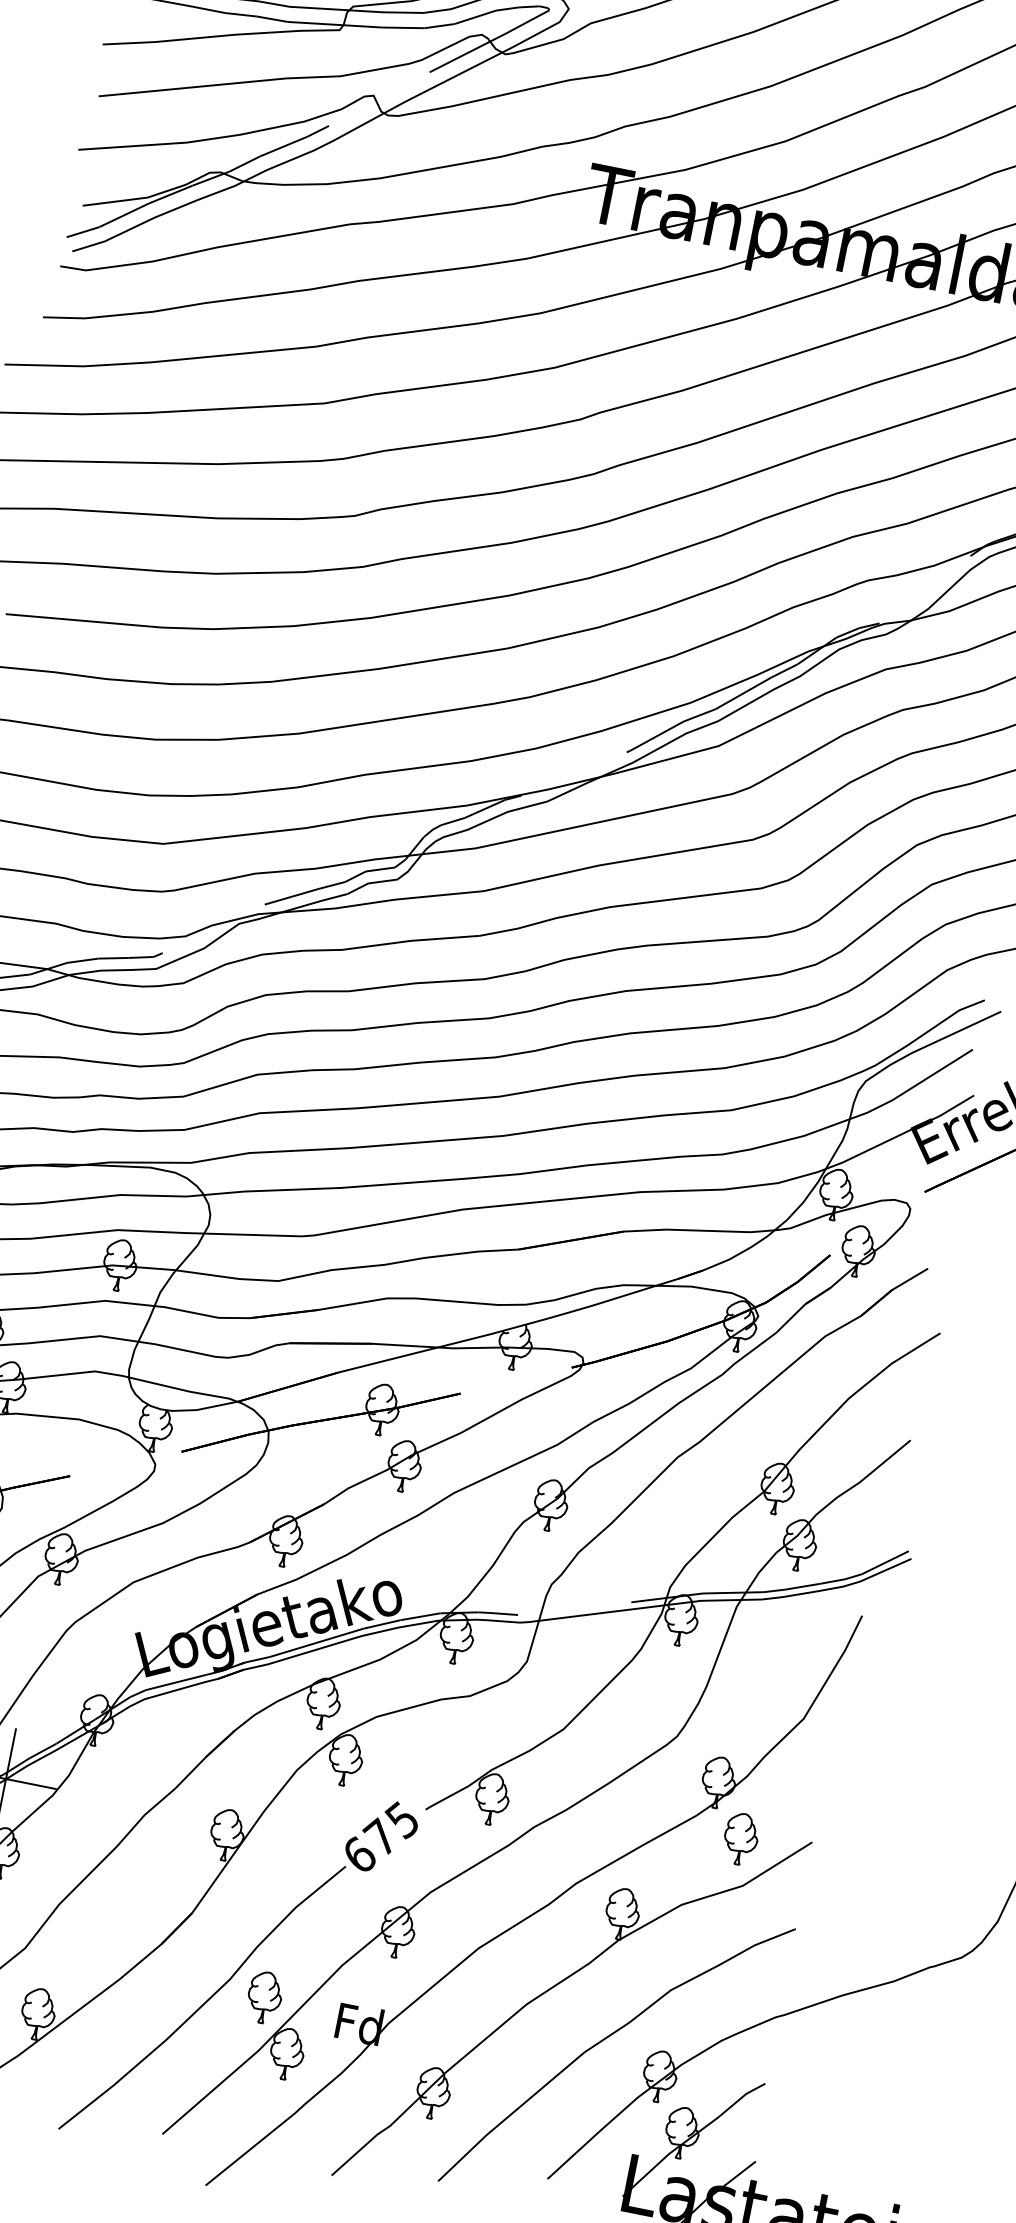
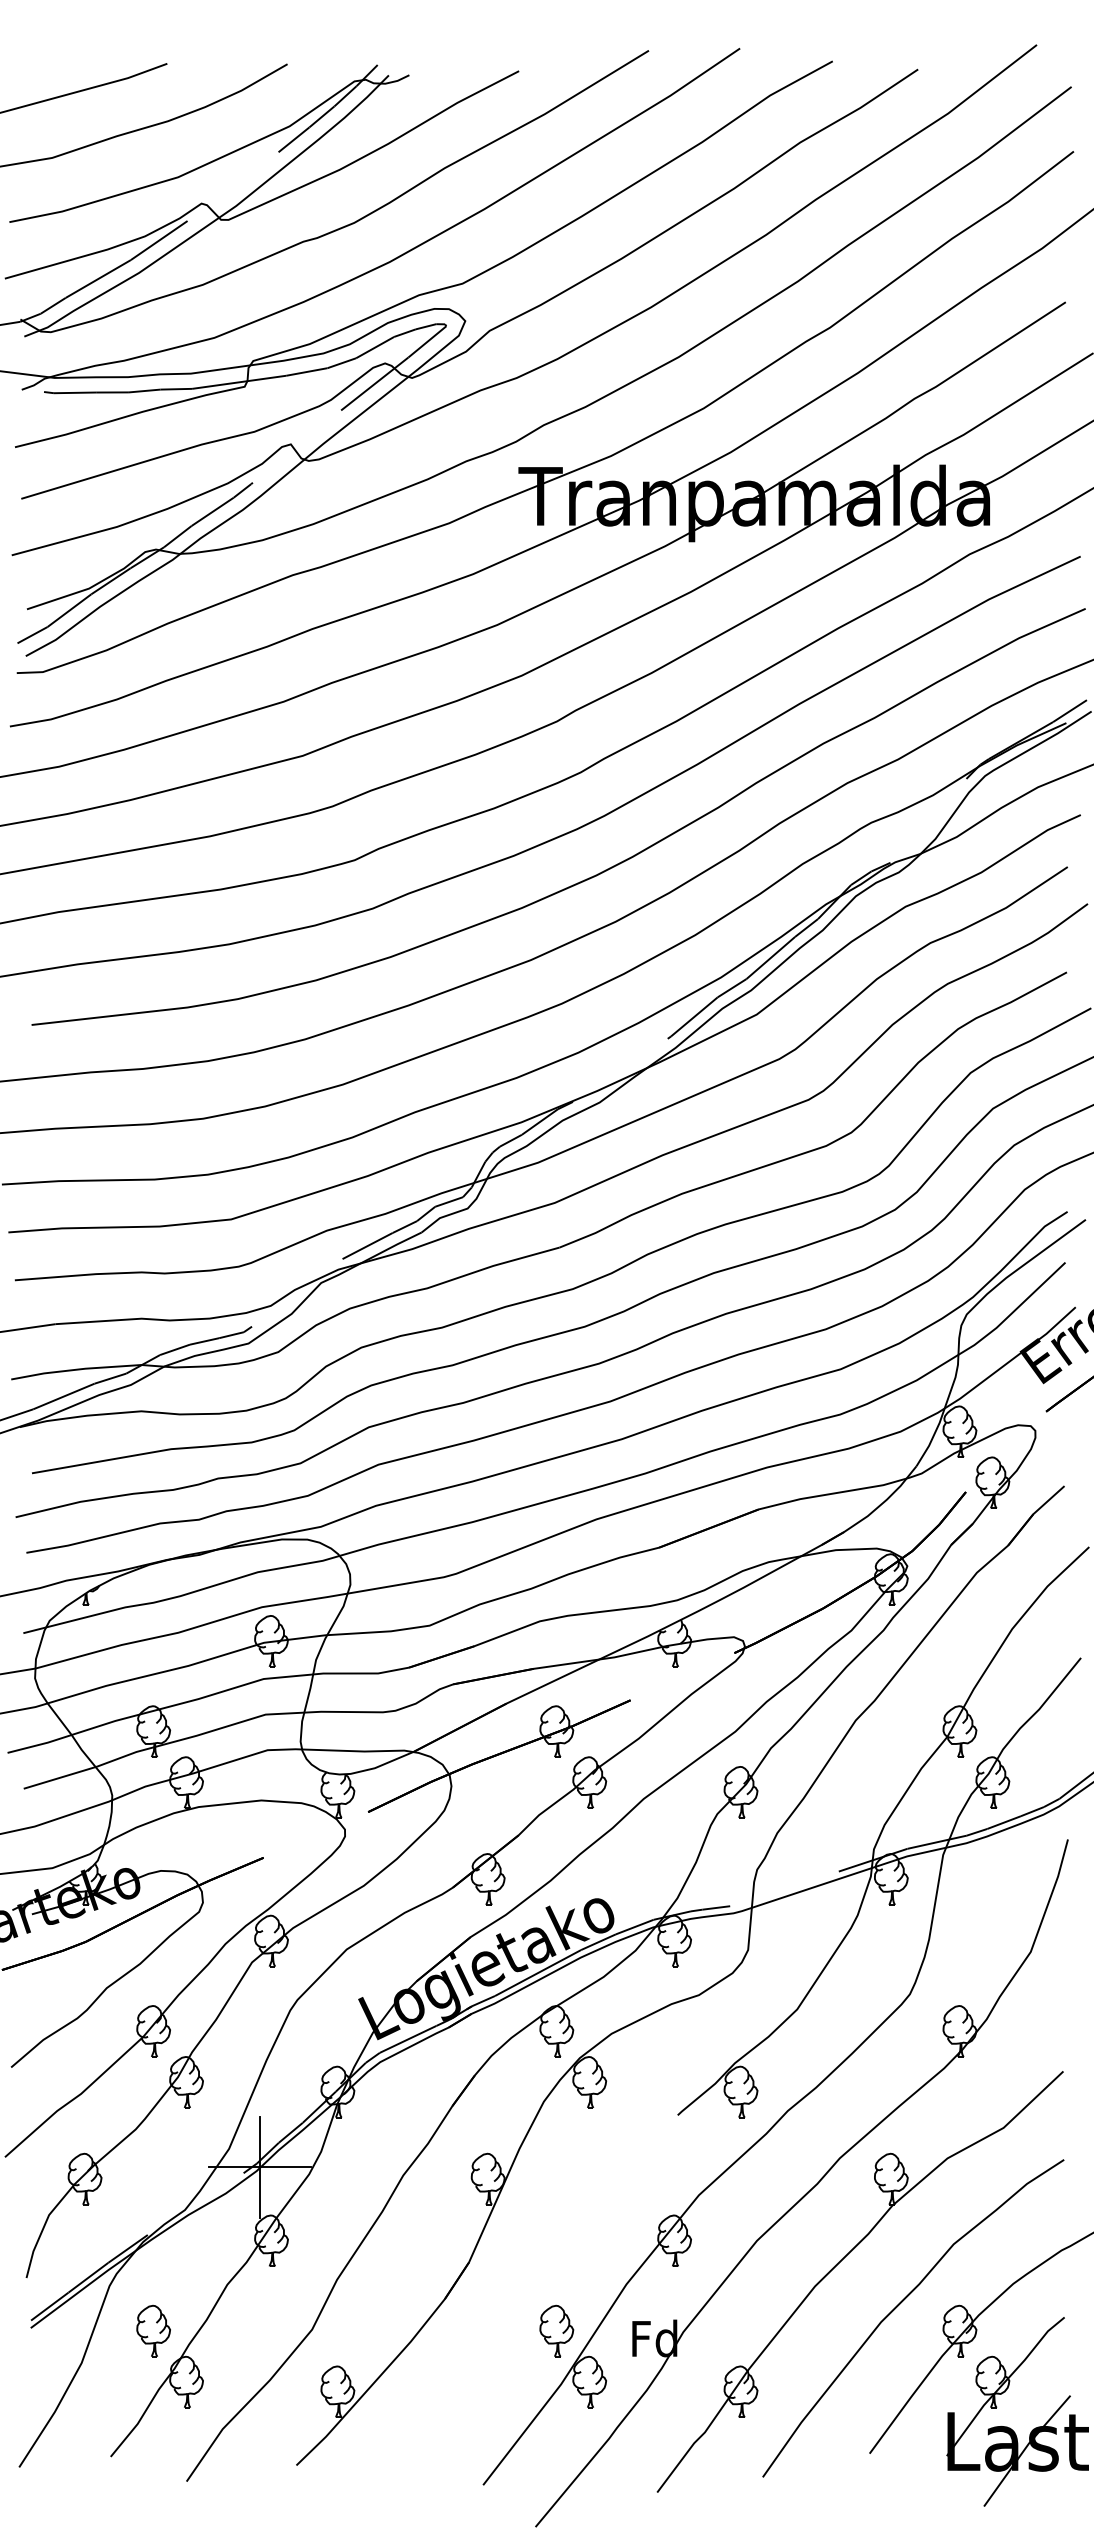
part: (740, 1839) -> (992, 2082), removed
part: (239, 1967) -> (526, 2306), removed

